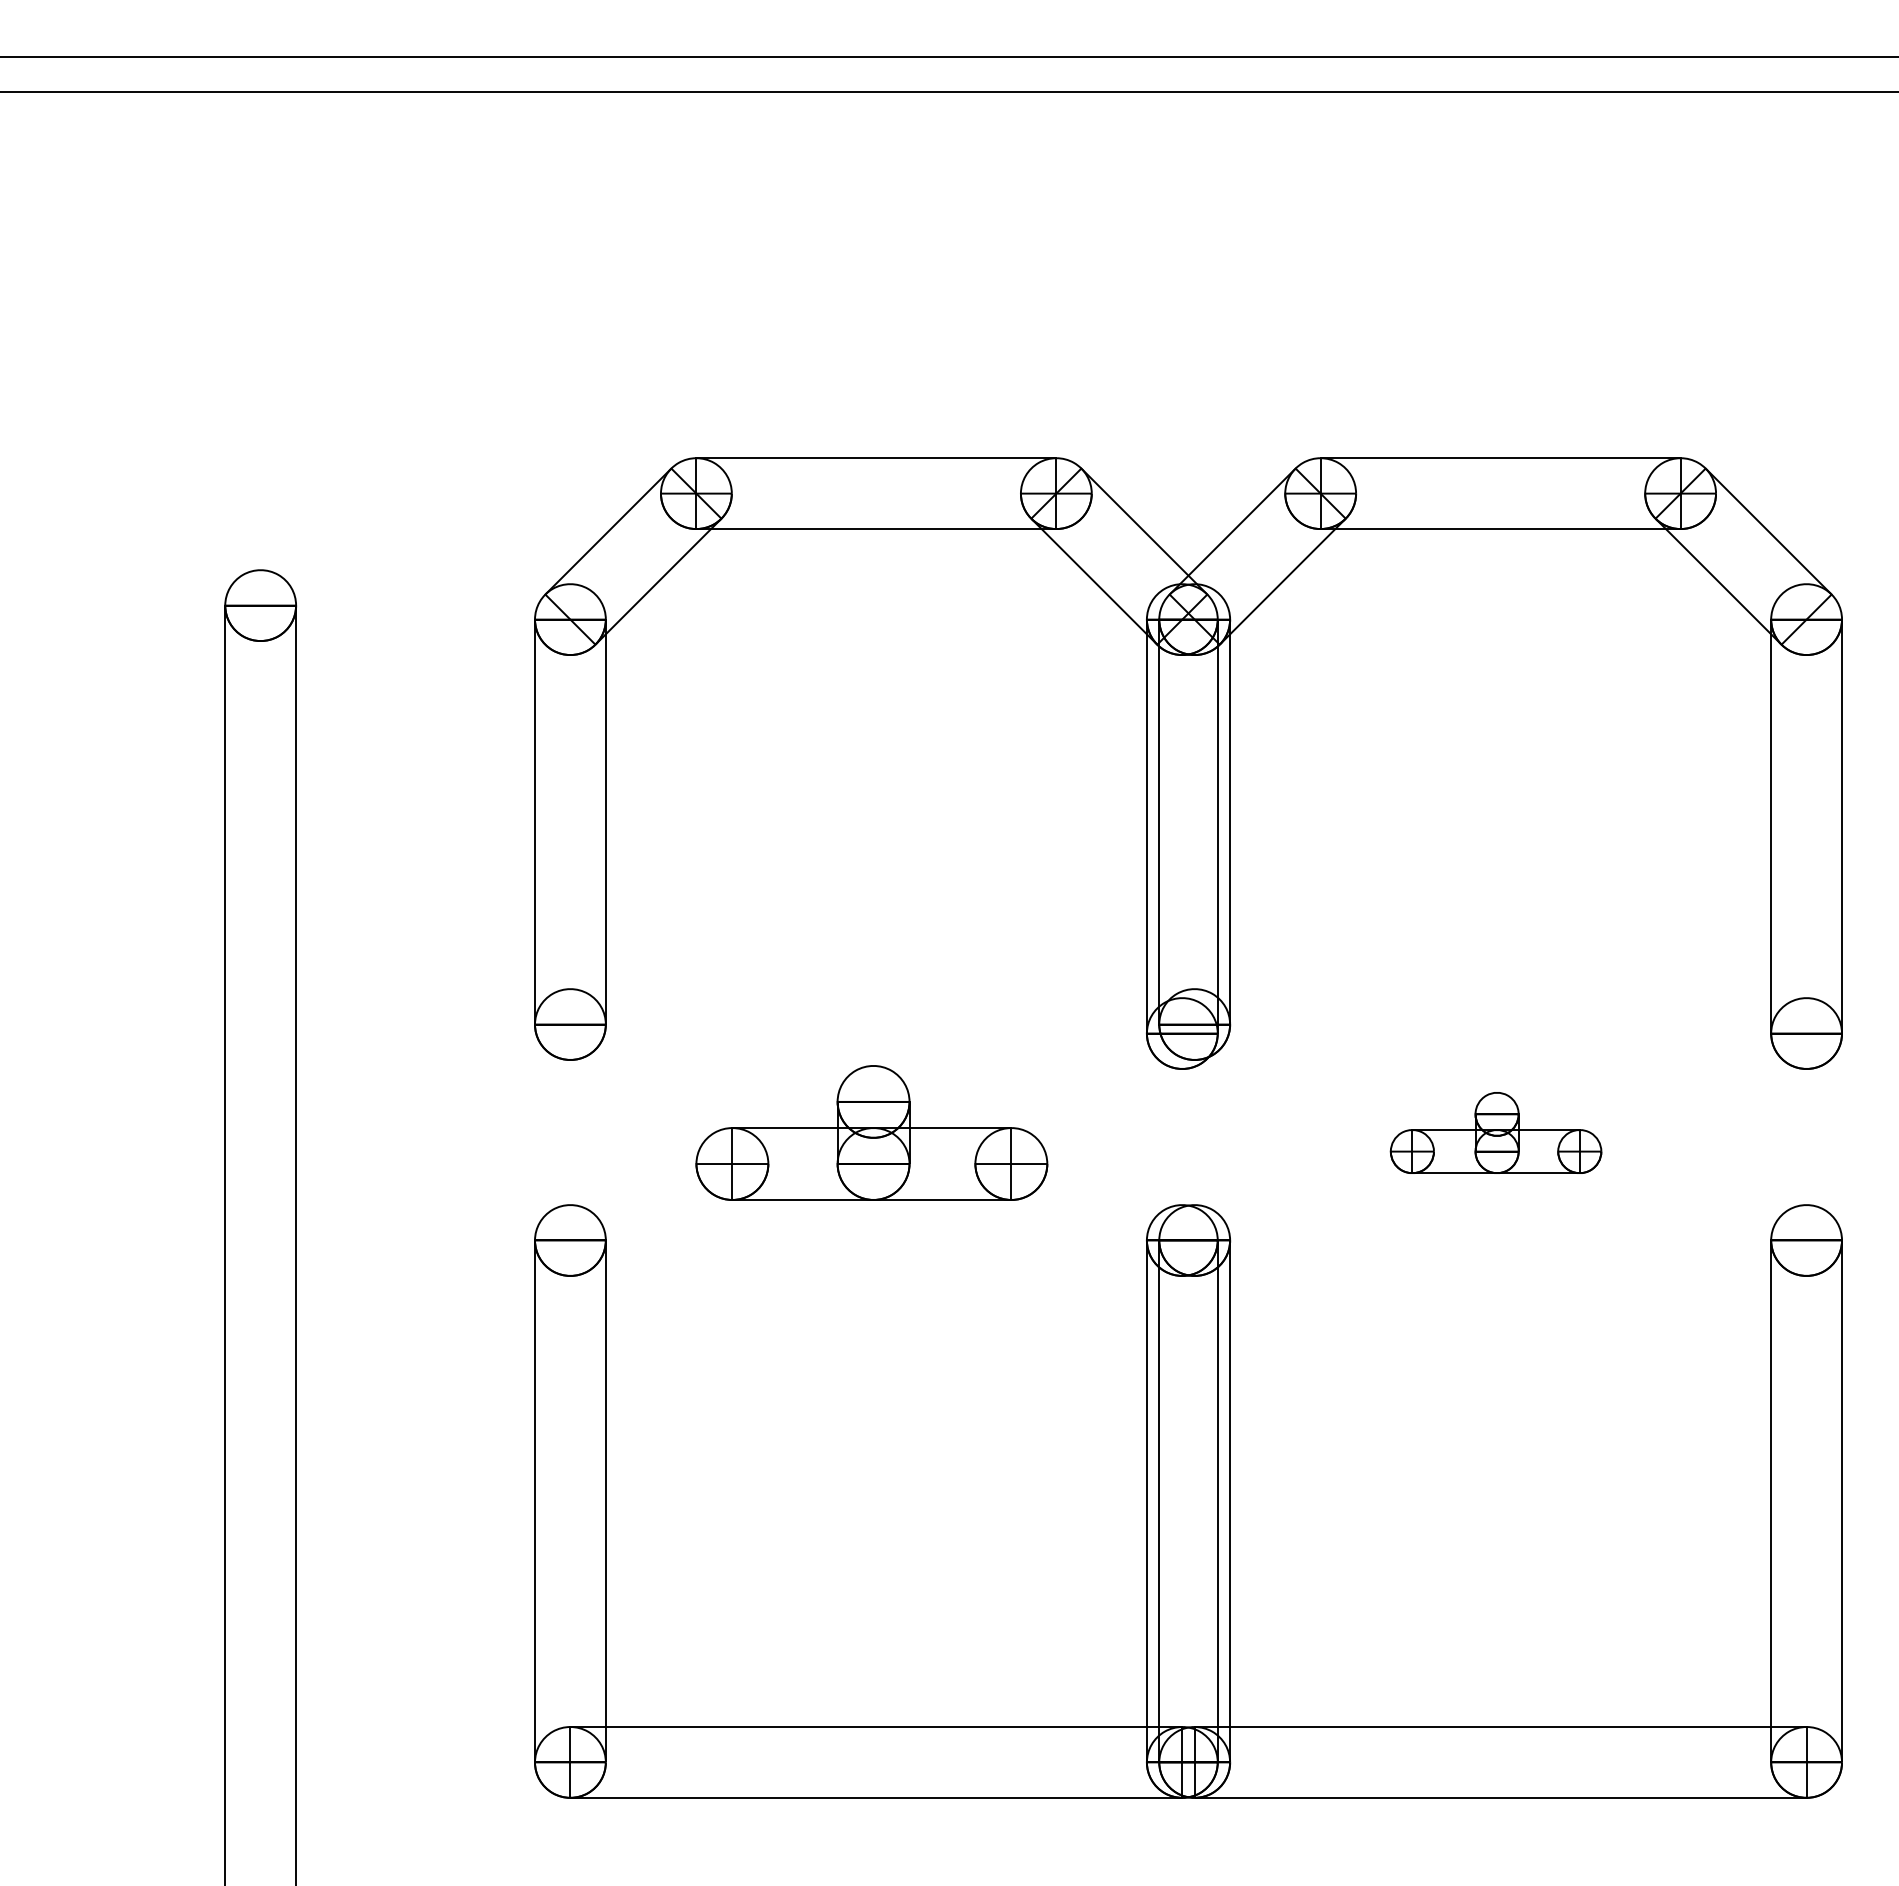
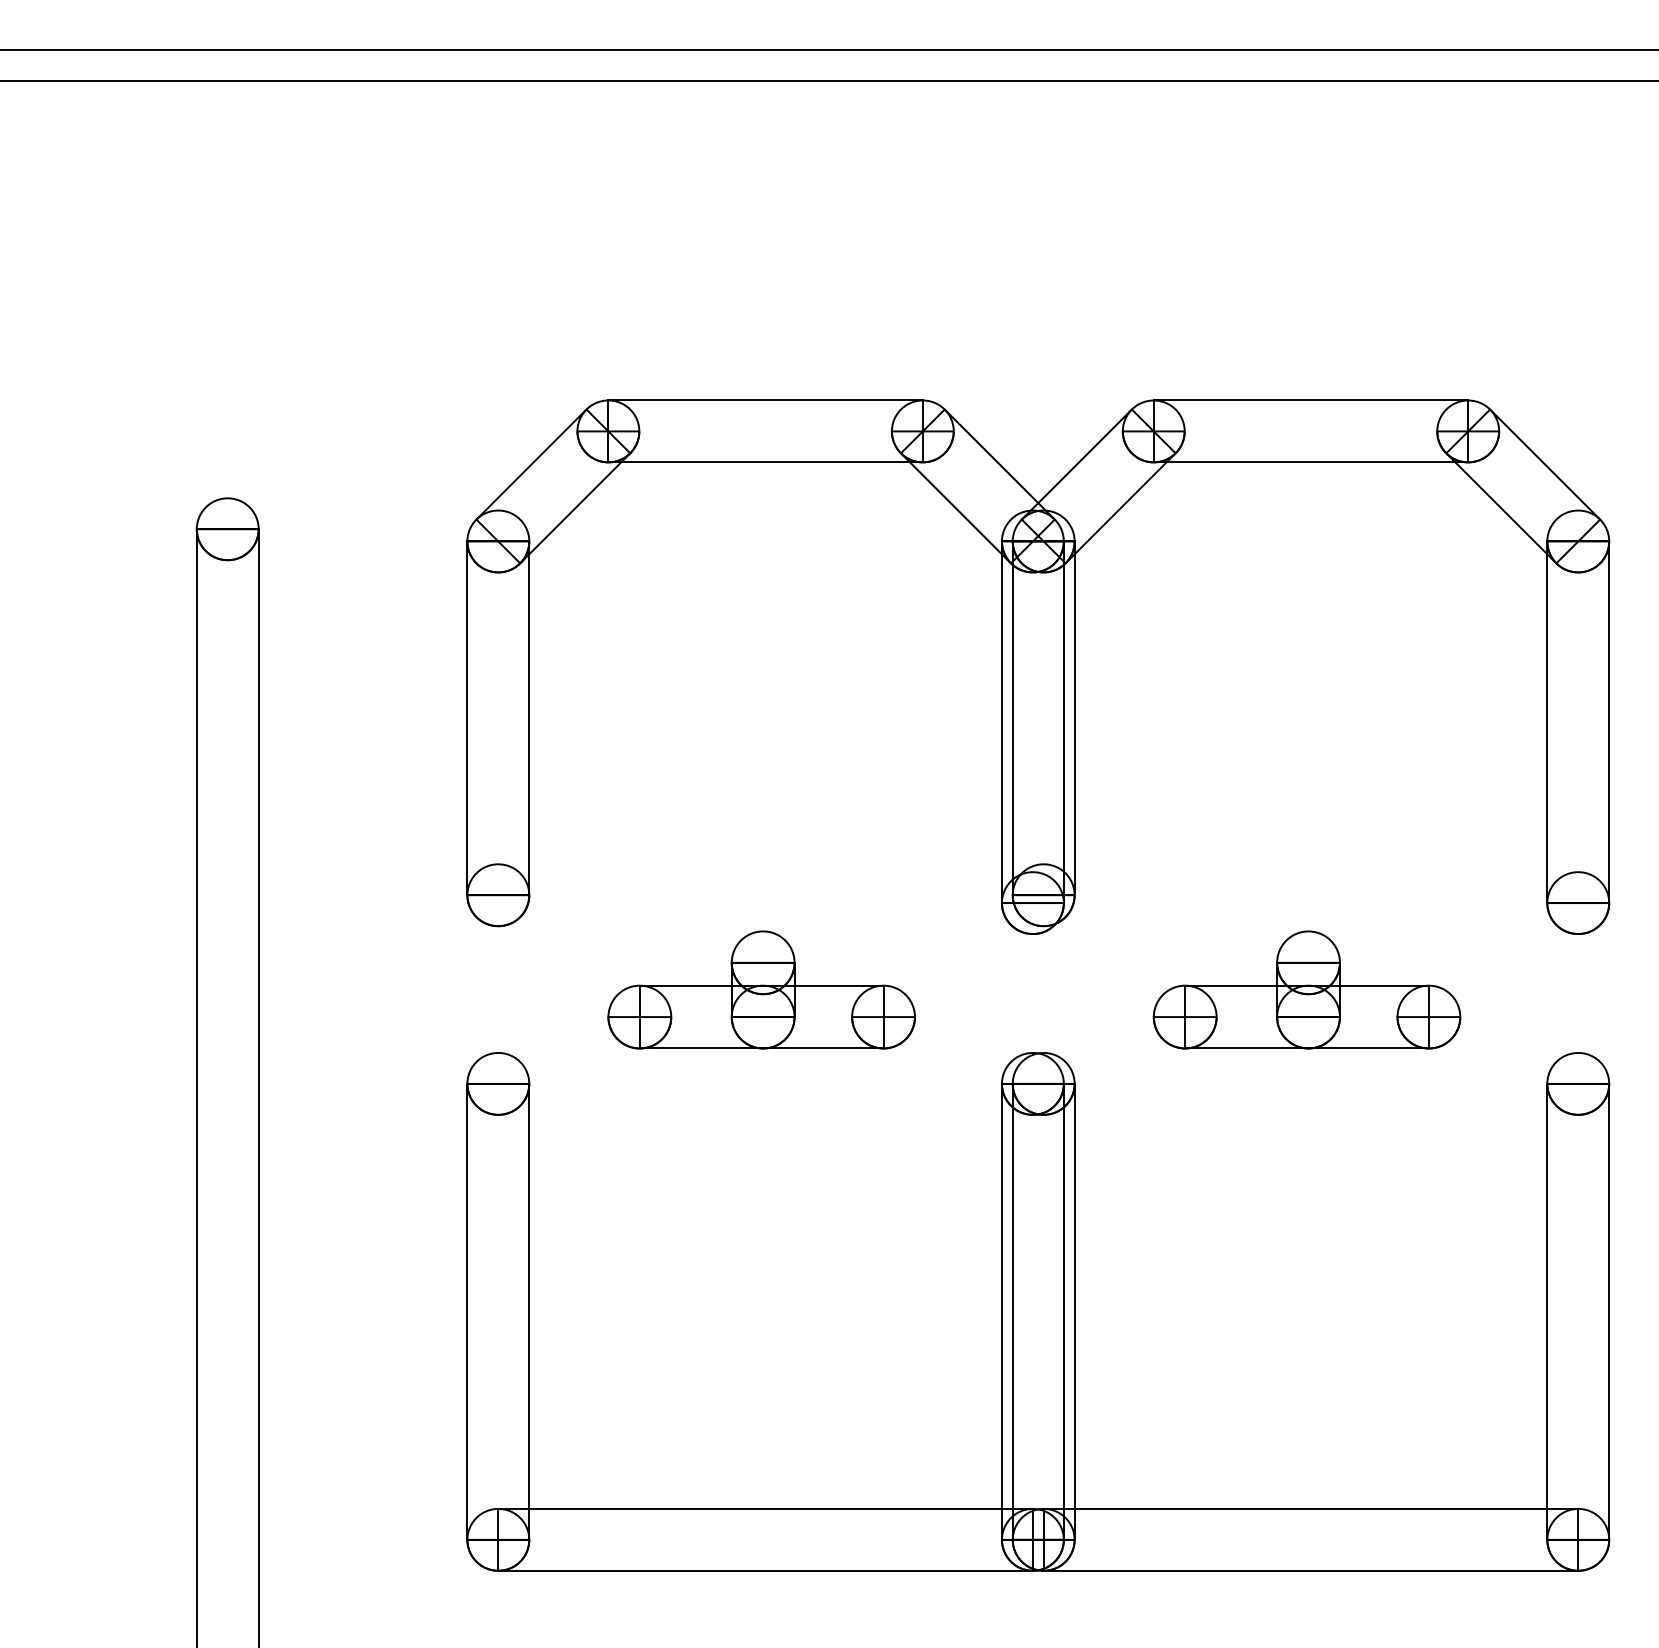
part: (1495, 1132) -> (1306, 989), size x1.67

